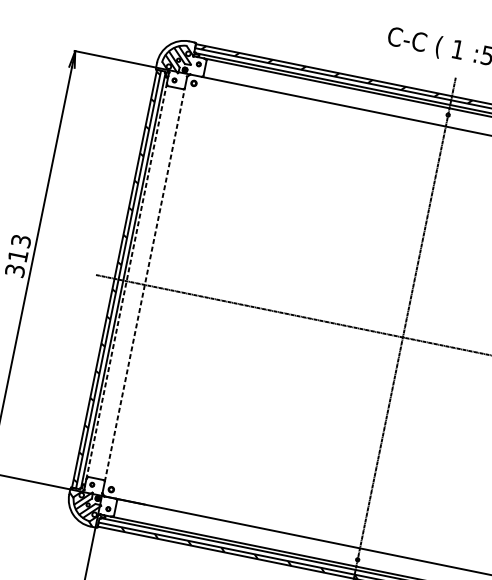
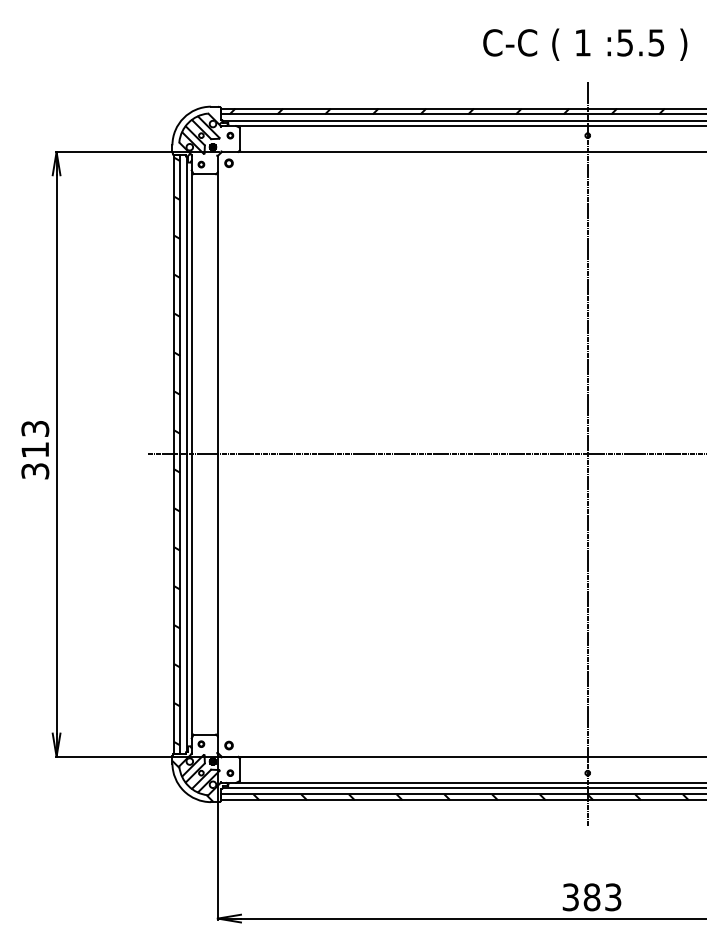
line: (126, 280) -> (191, 453), dashed -> solid
line: (144, 284) -> (217, 453), dashed -> solid

